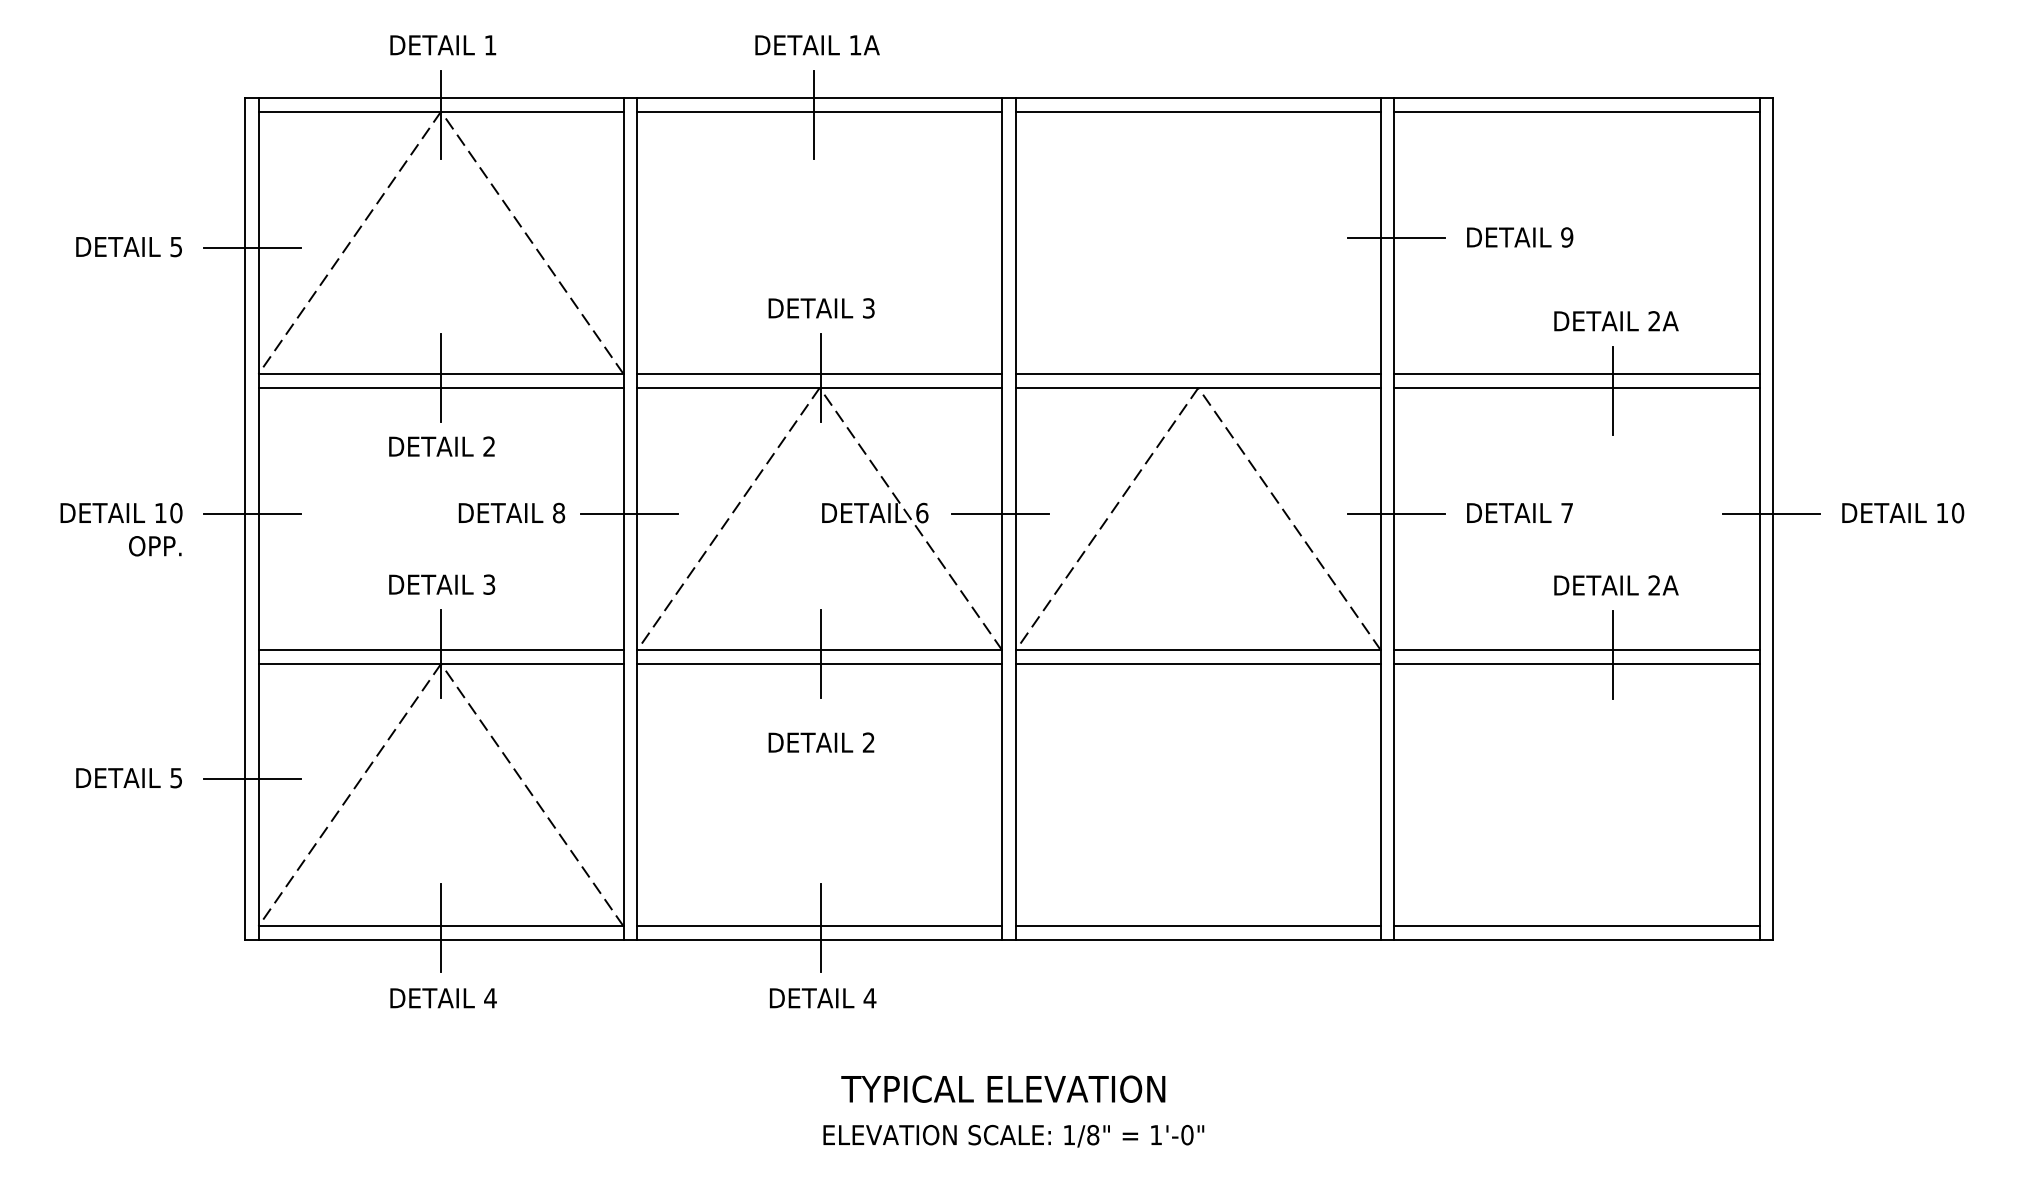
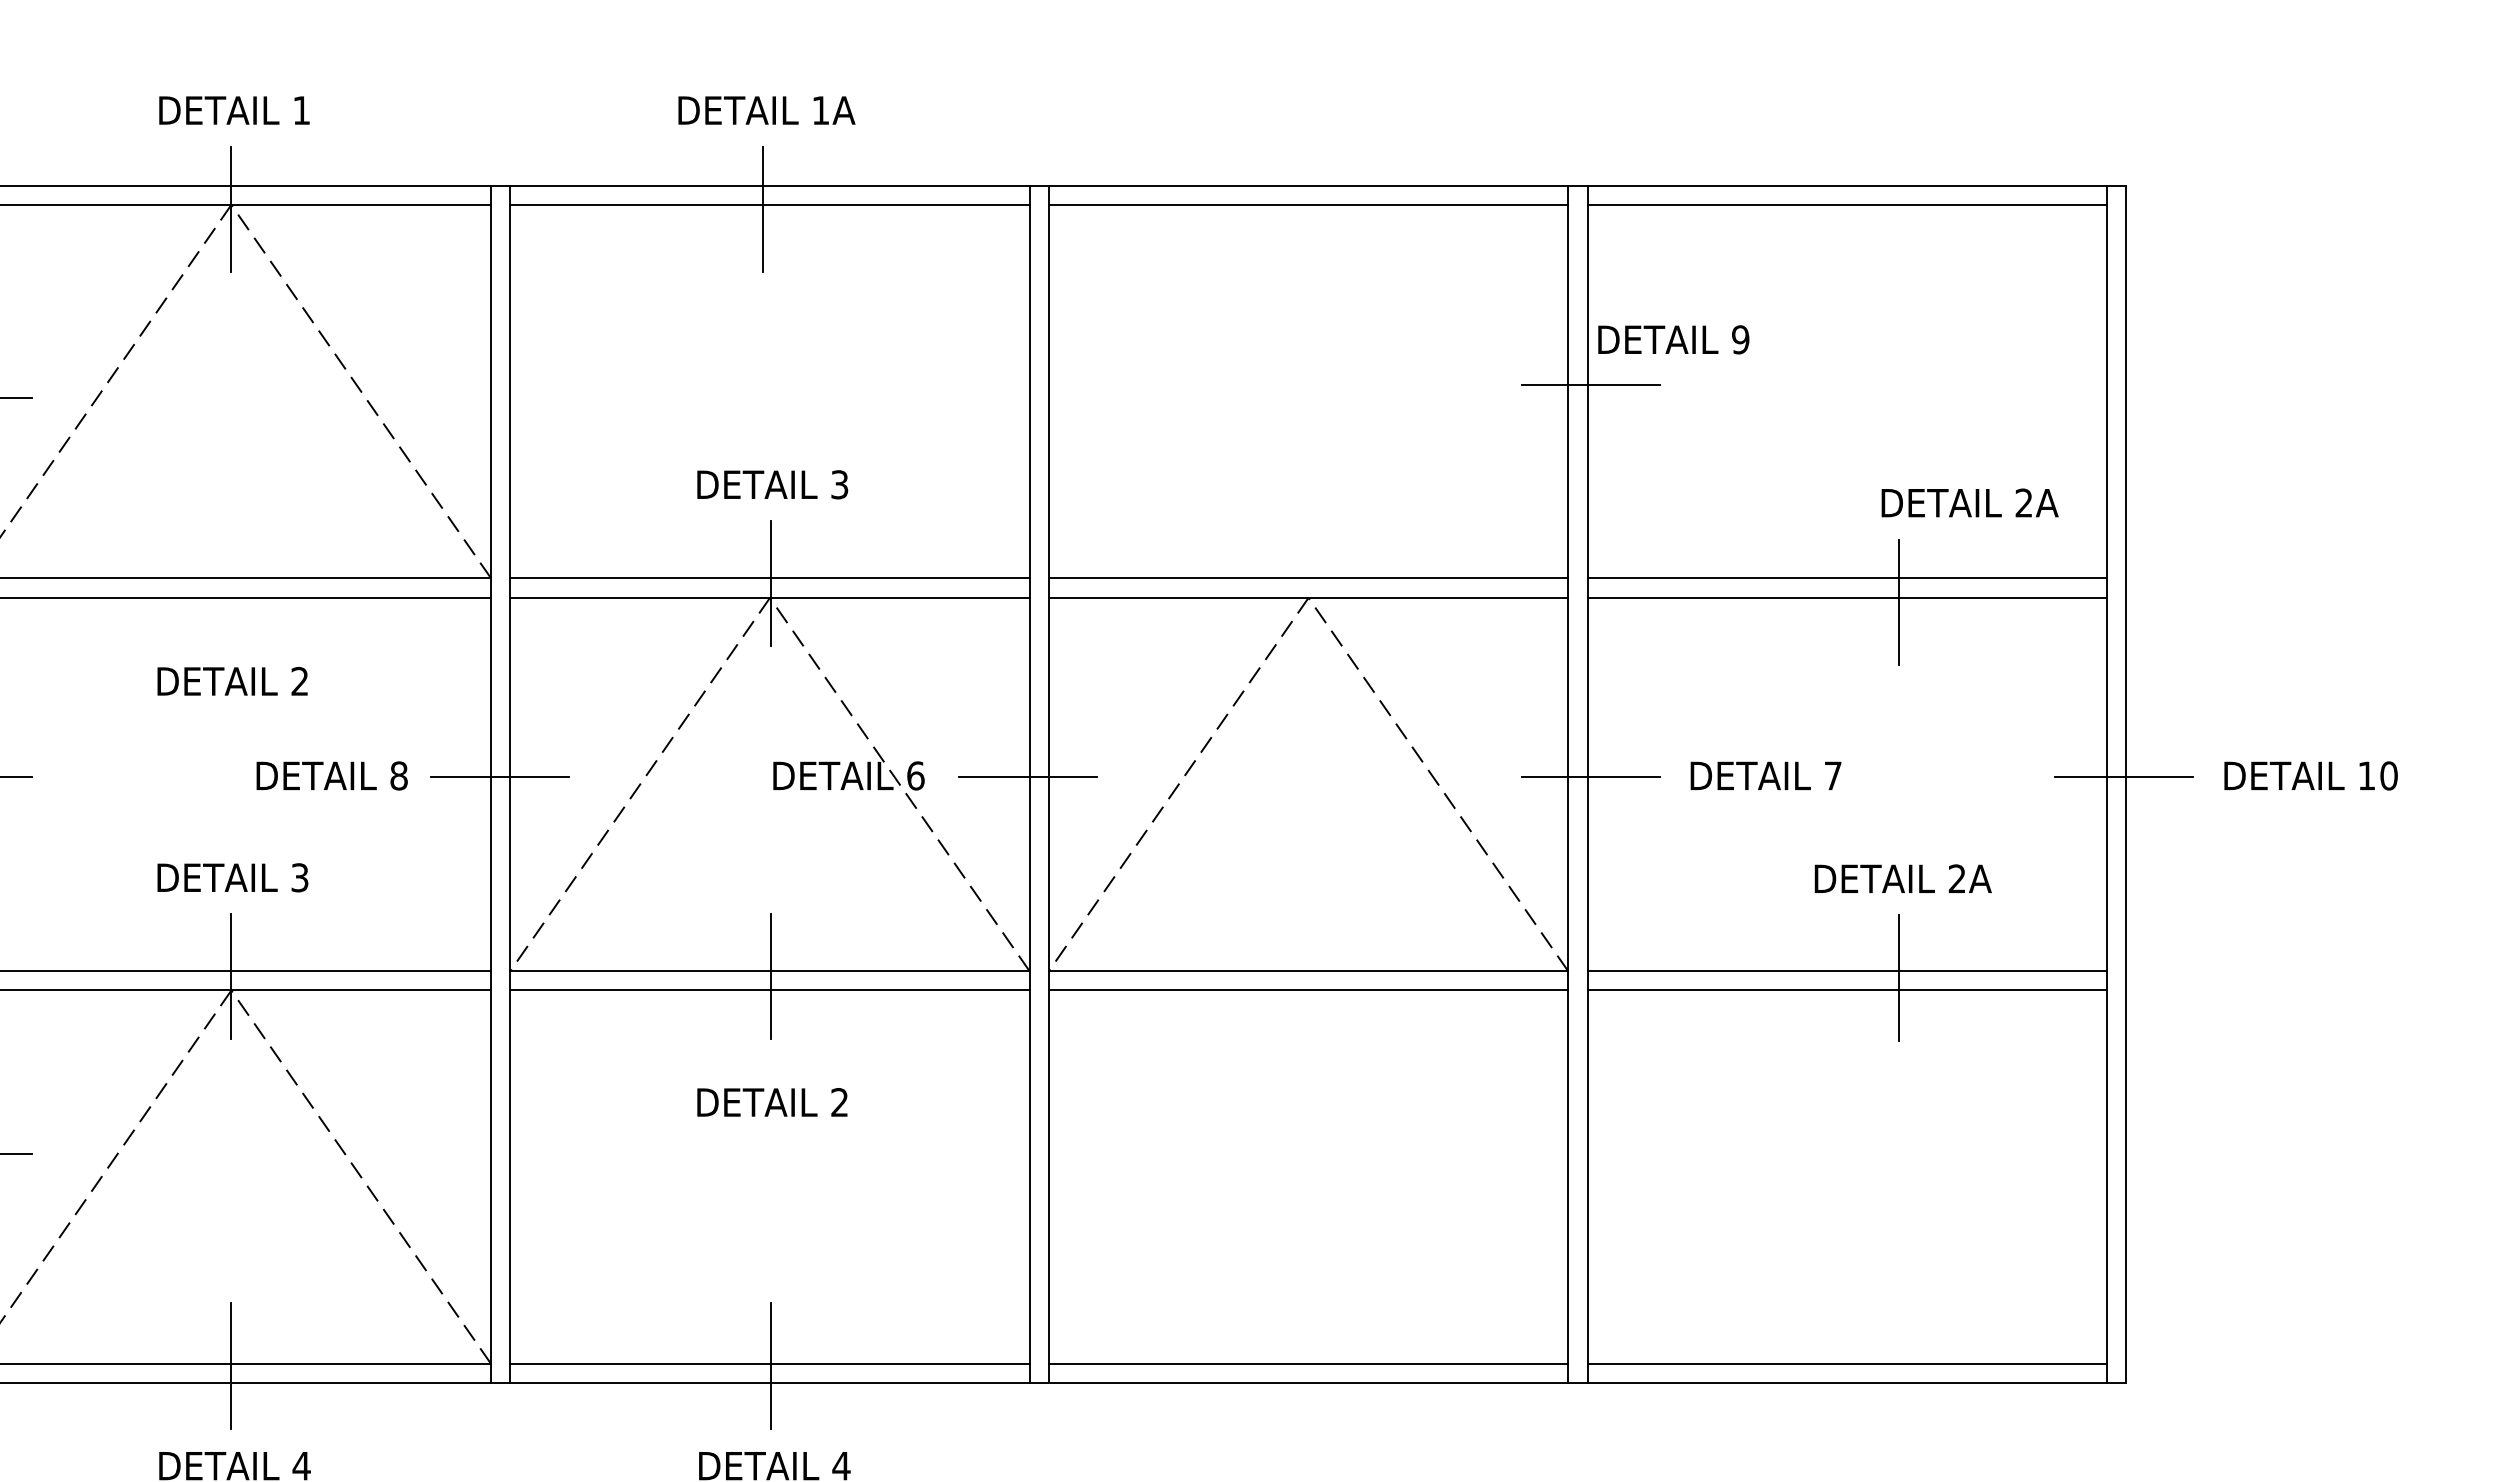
text: (1520, 237) -> (1674, 339), moved
text: (1616, 321) -> (1970, 503), moved
line: (441, 377) -> (231, 583), removed

